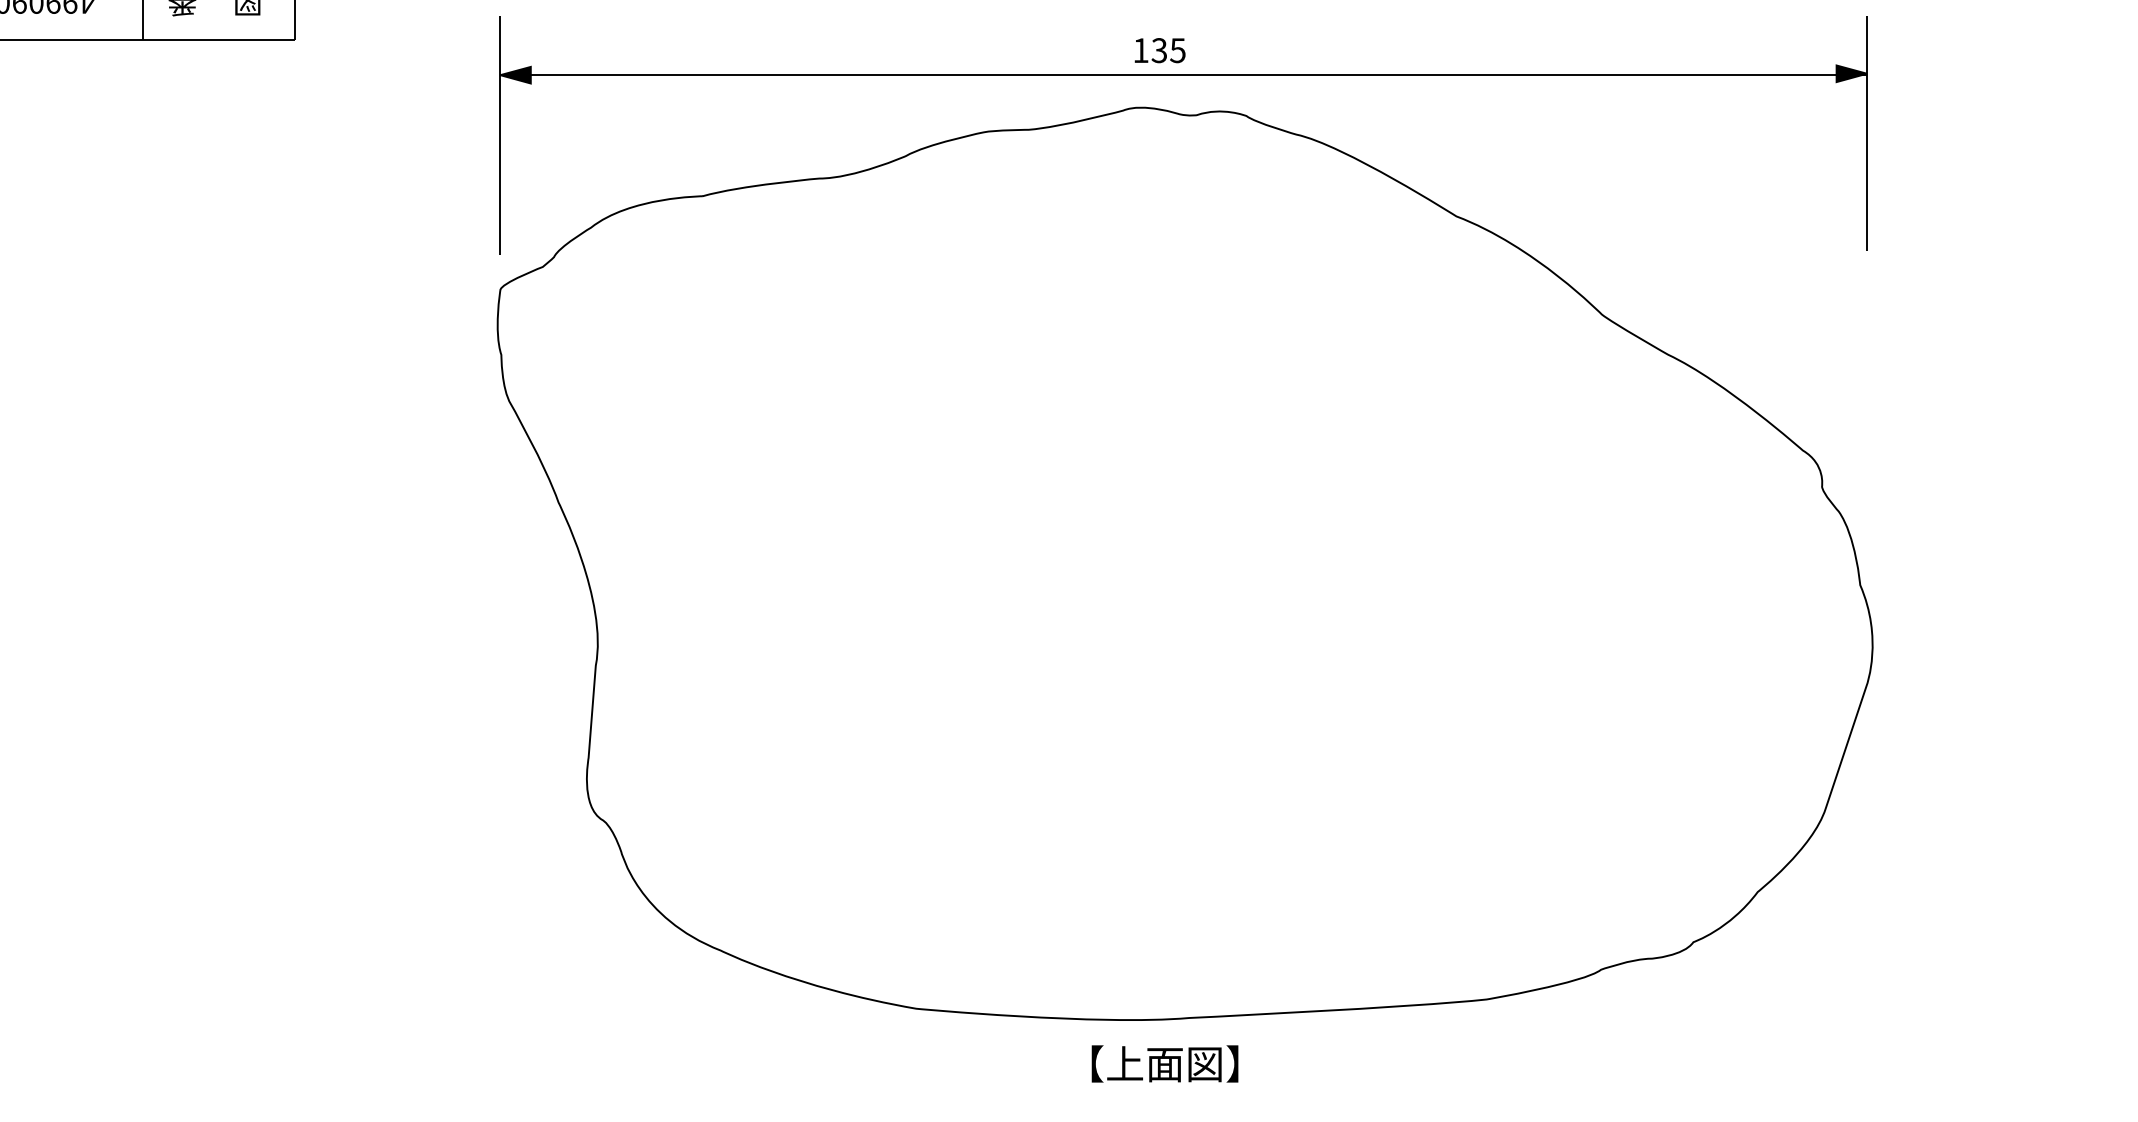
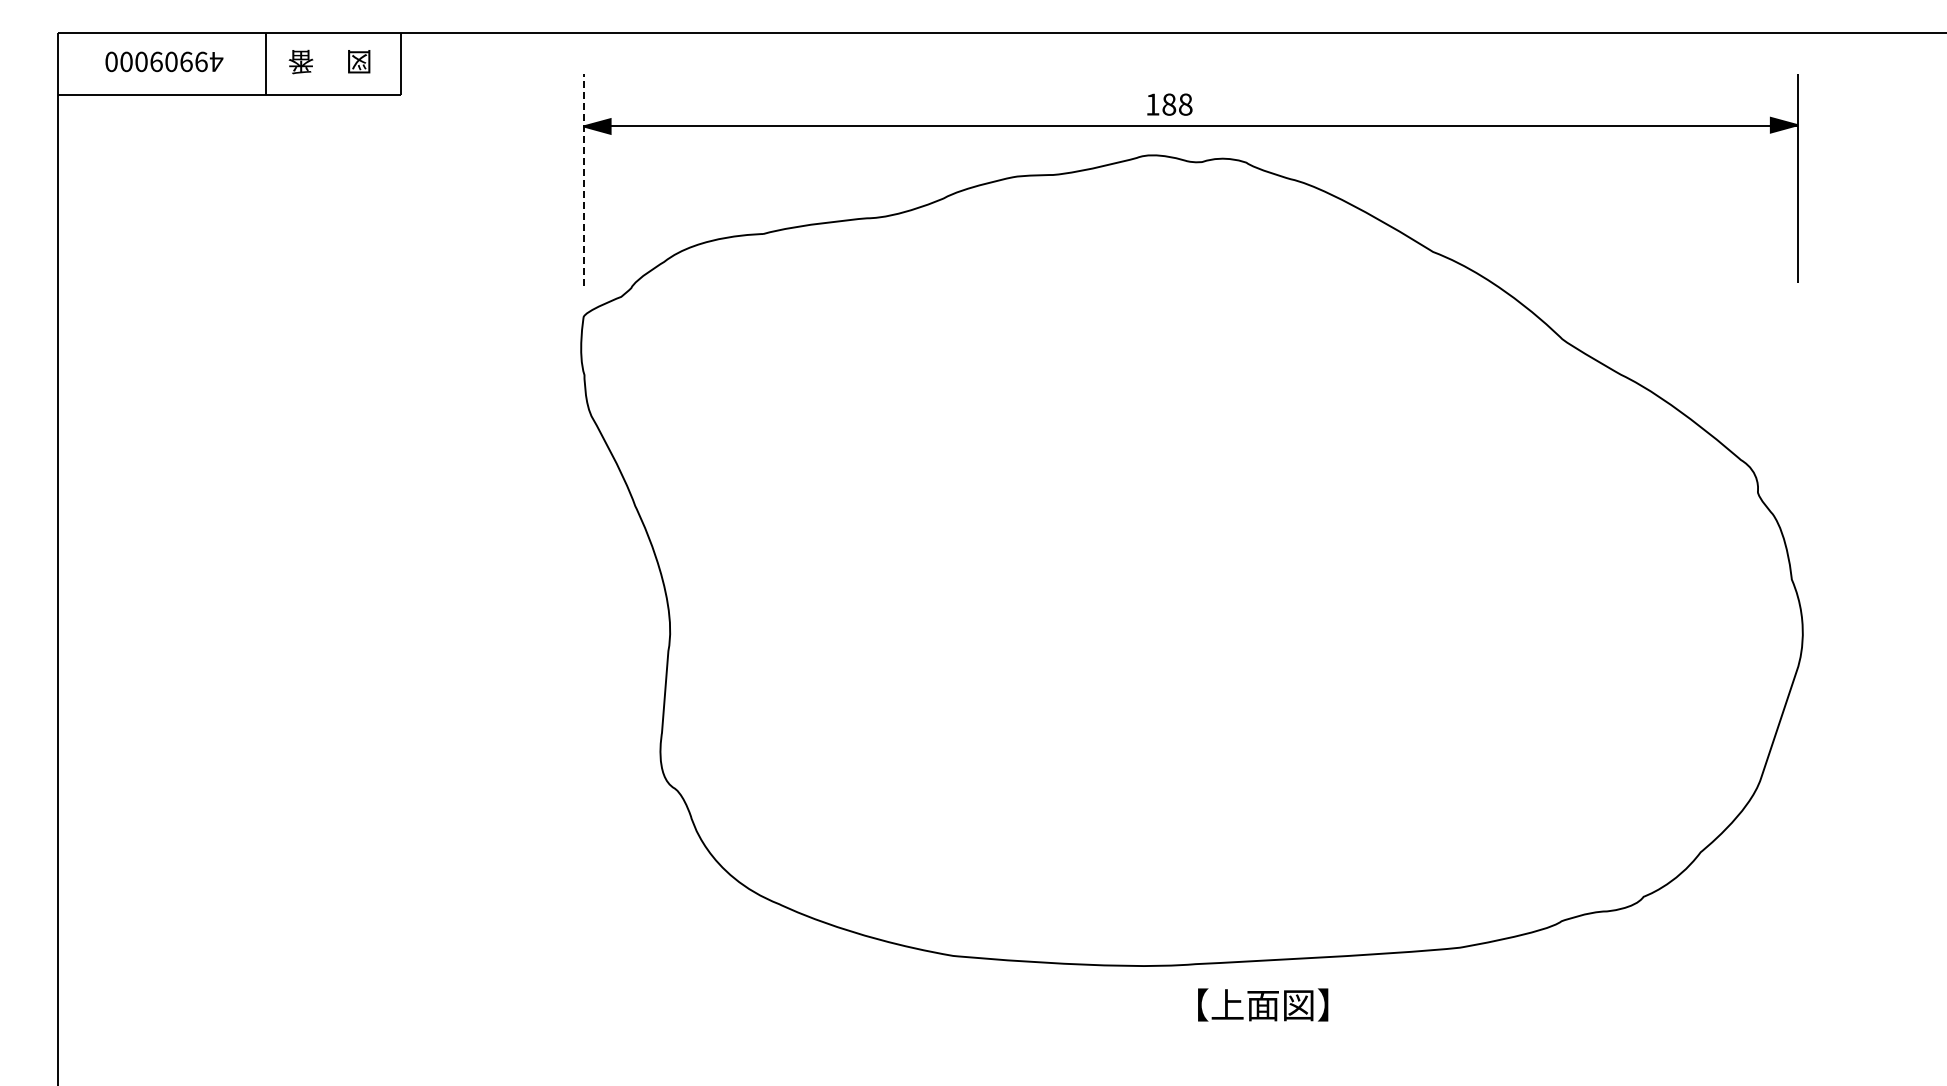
text: (1168, 50) -> (1177, 104), 135 -> 188
line: (500, 134) -> (583, 179), solid -> dashed
text: (1165, 1063) -> (1263, 1004), moved

